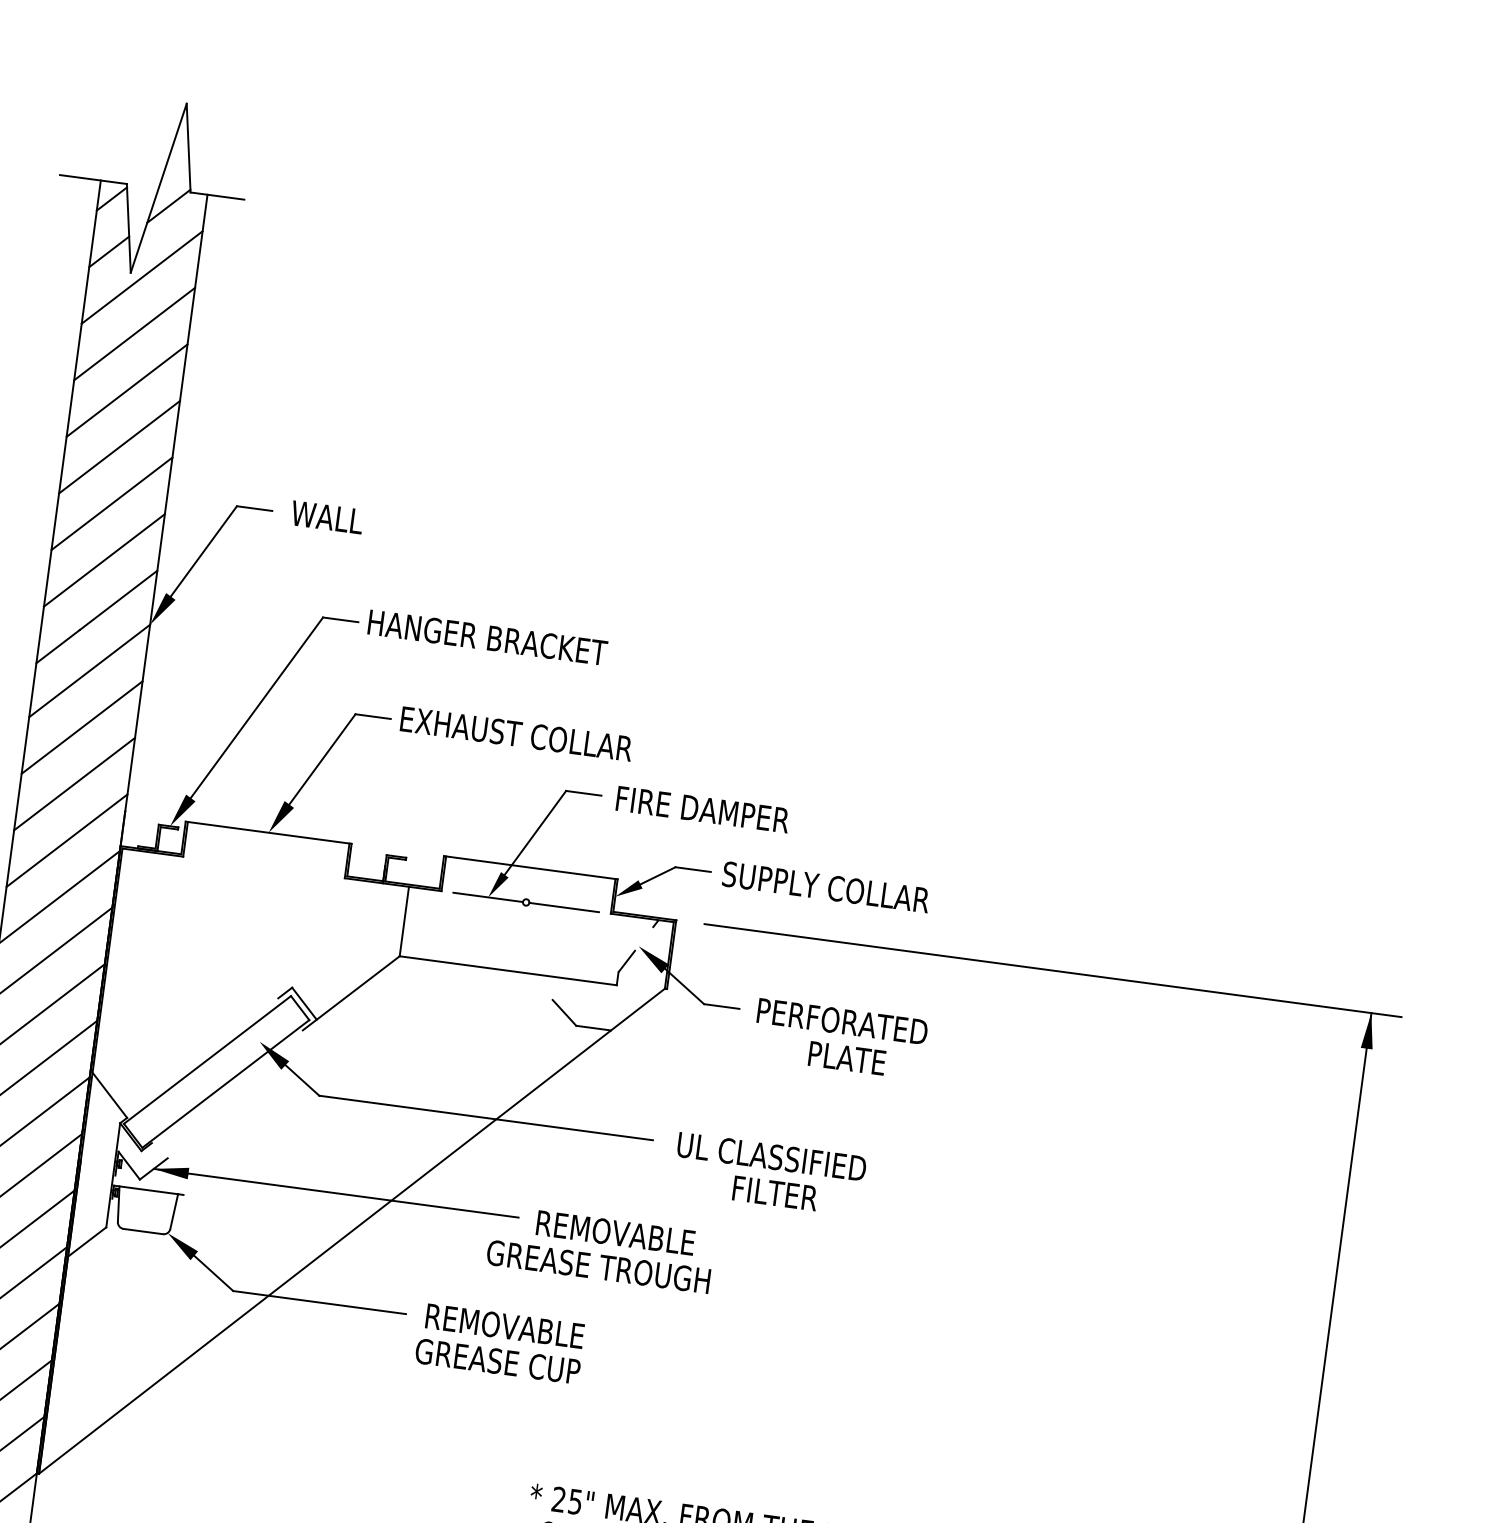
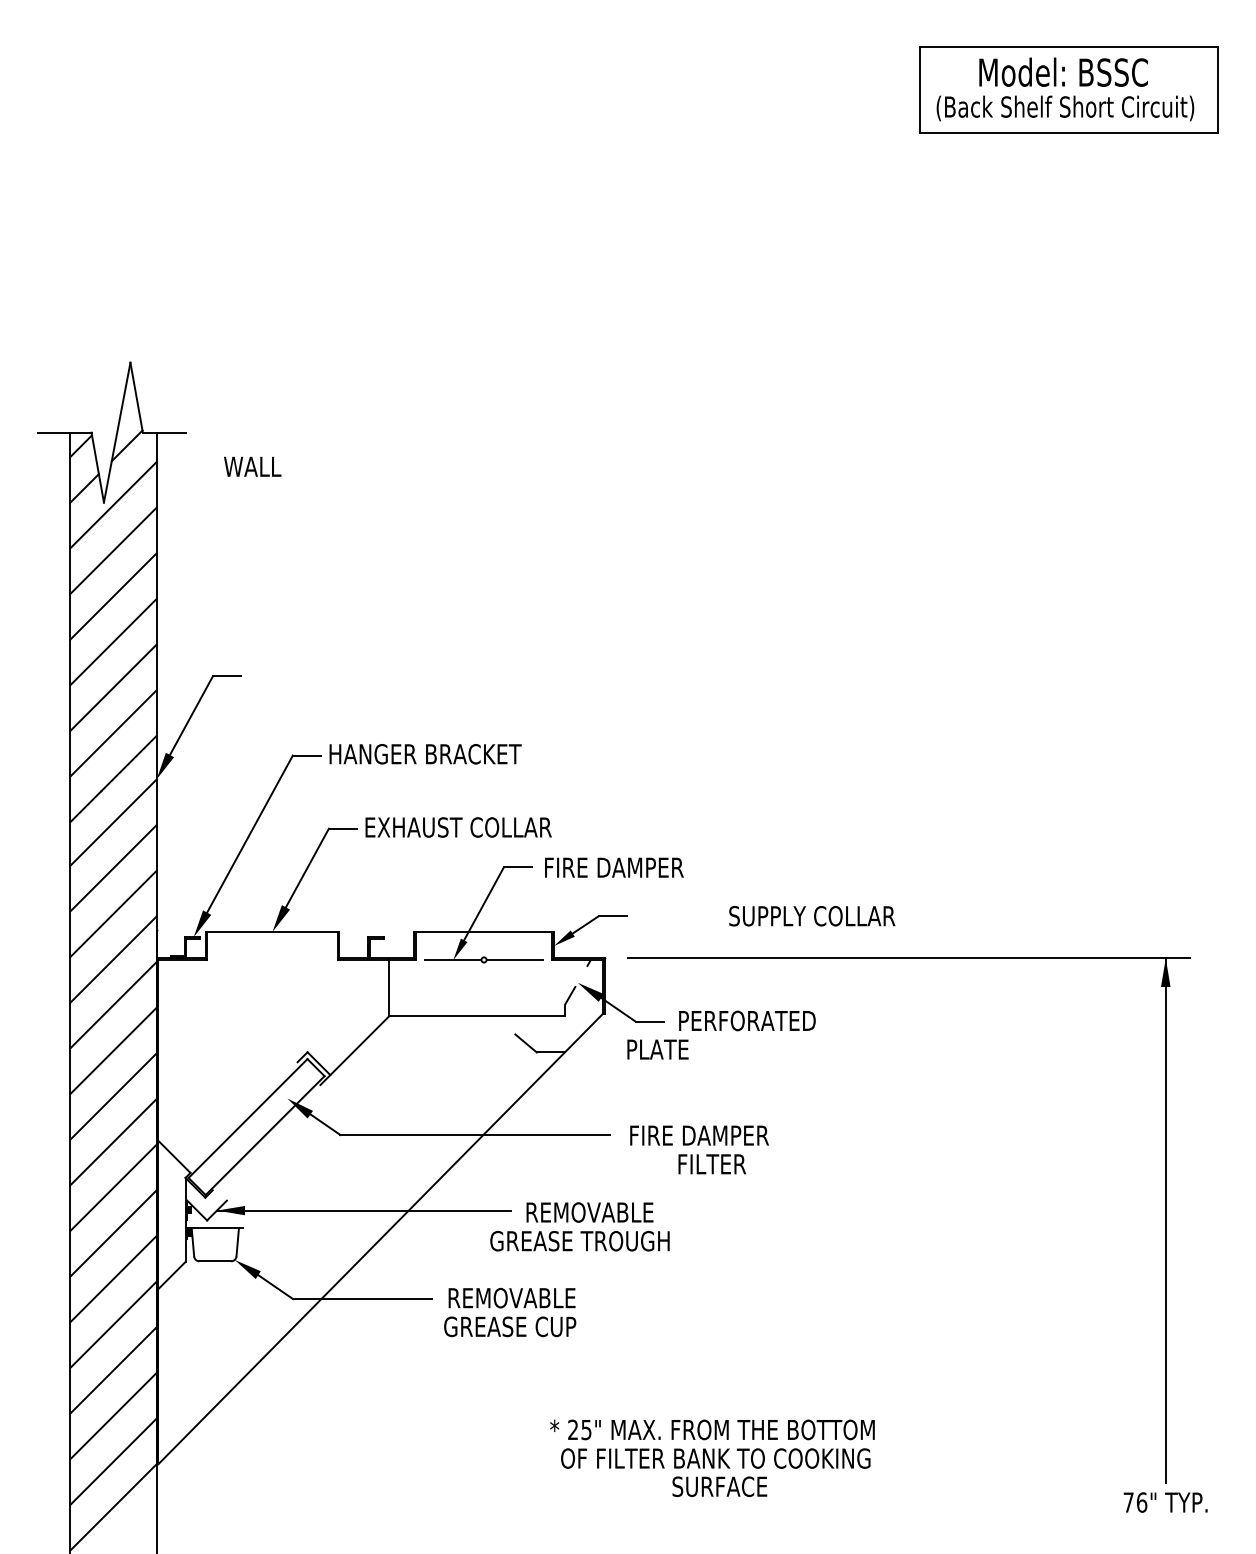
text: (327, 517) -> (252, 466), moved
text: (826, 887) -> (812, 916), moved
text: (846, 1058) -> (657, 1049), moved
text: (771, 1156) -> (705, 1135), UL CLASSIFIED -> FIRE DAMPER

